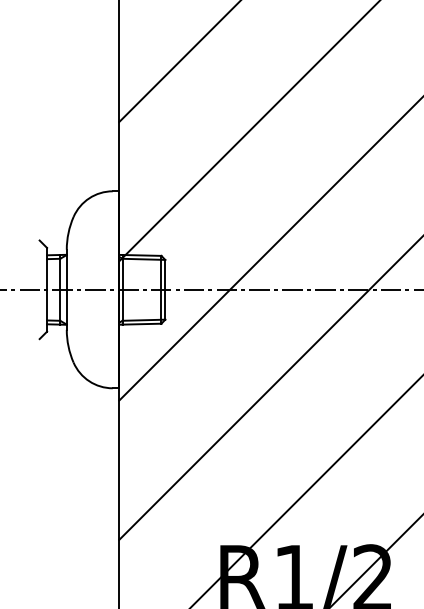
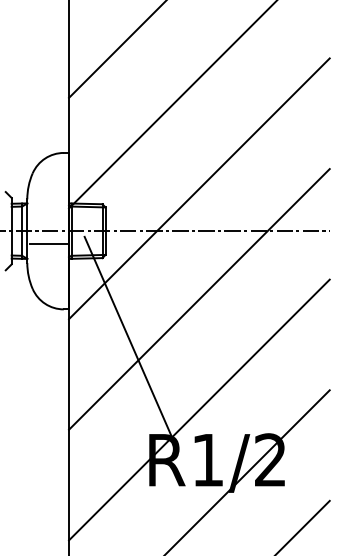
line: (94, 306) -> (49, 244), added
line: (192, 422) -> (127, 336), added

